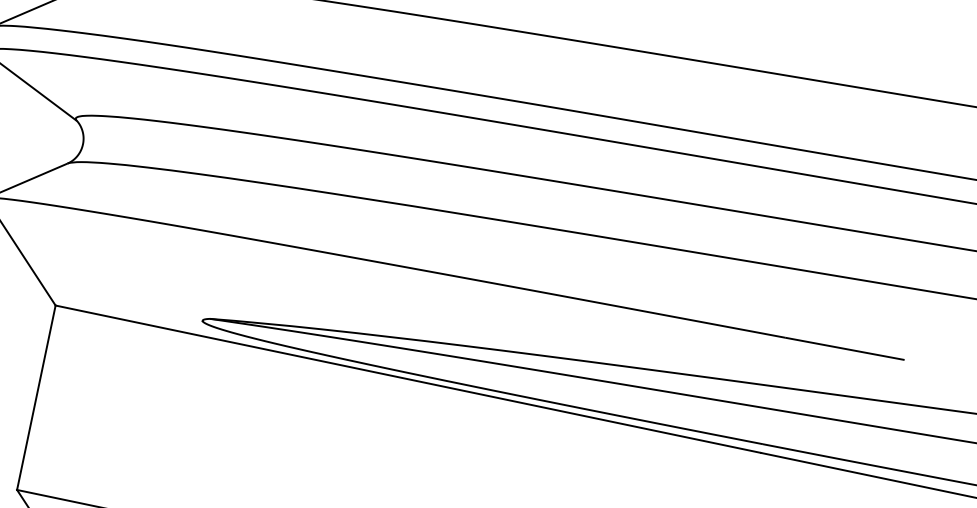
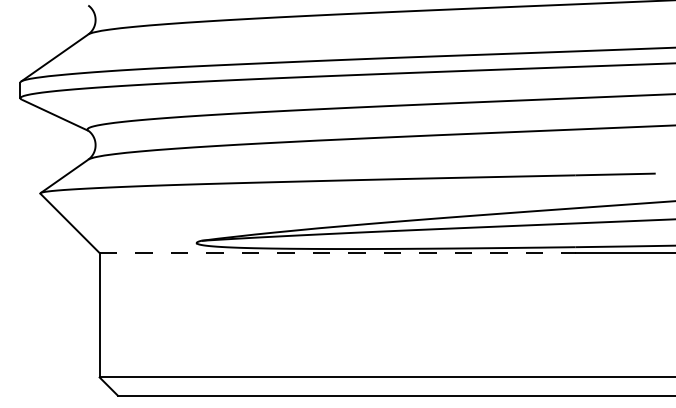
line: (408, 379) -> (337, 253), solid -> dashed

